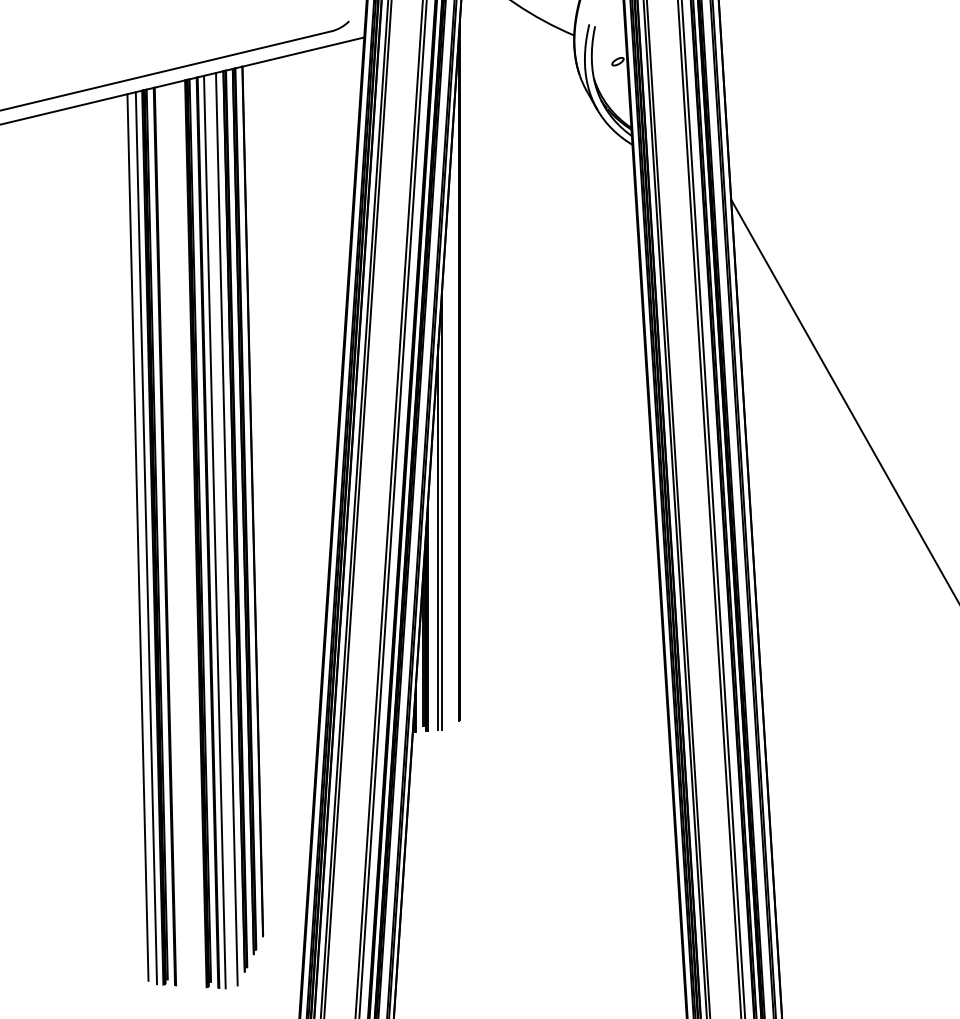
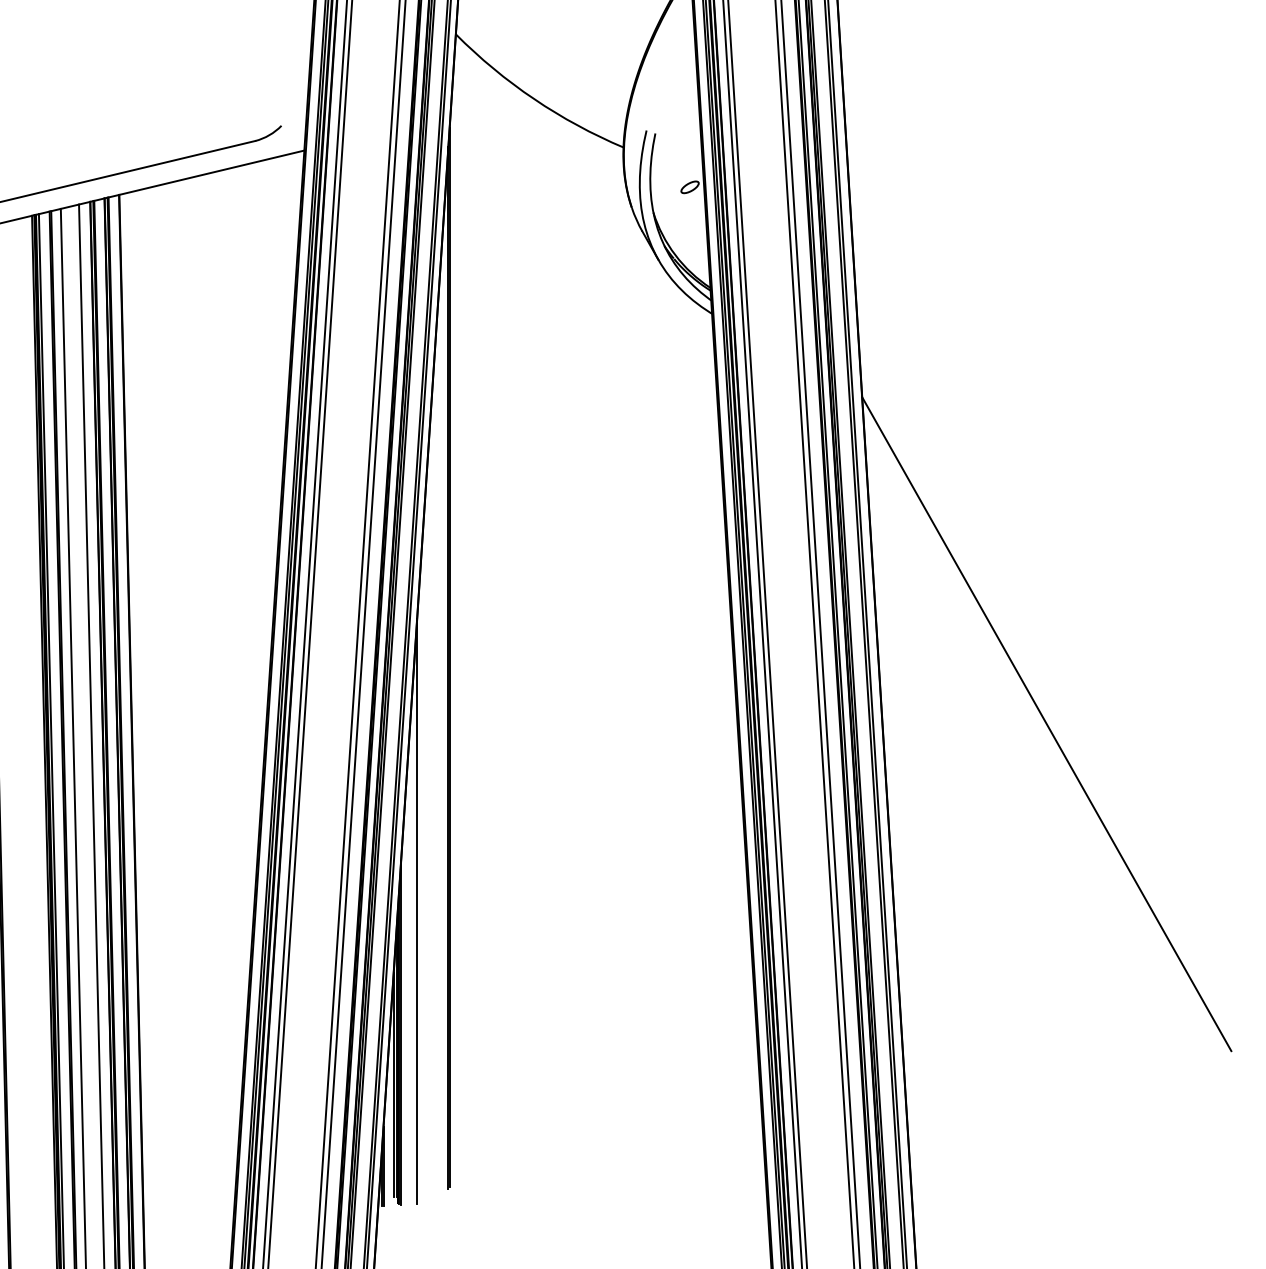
line: (441, 512) -> (421, 872), removed

